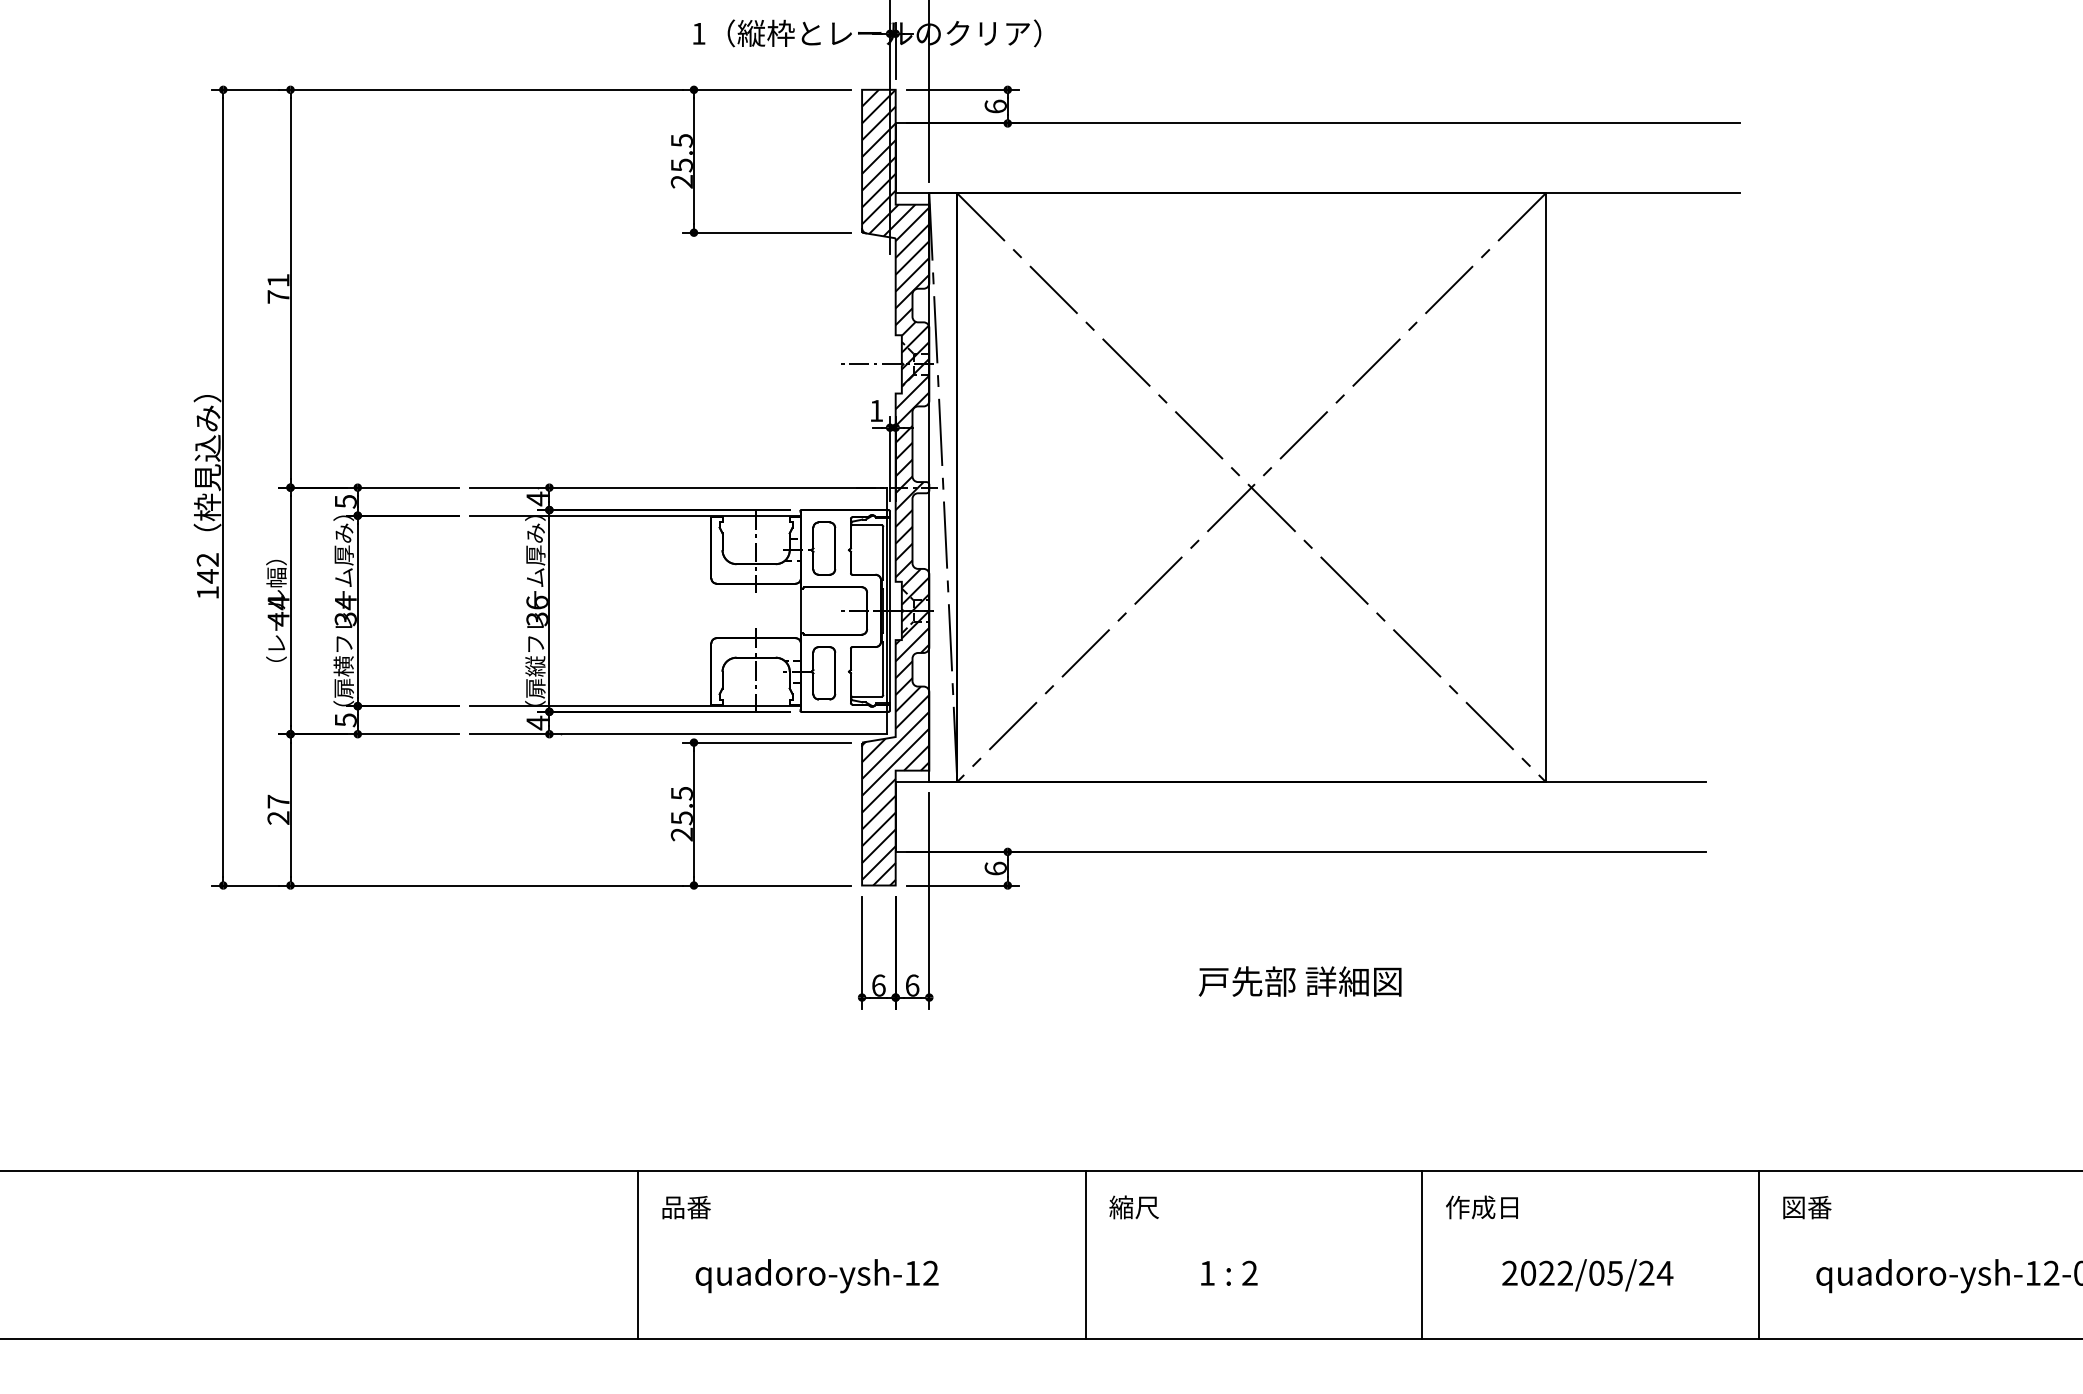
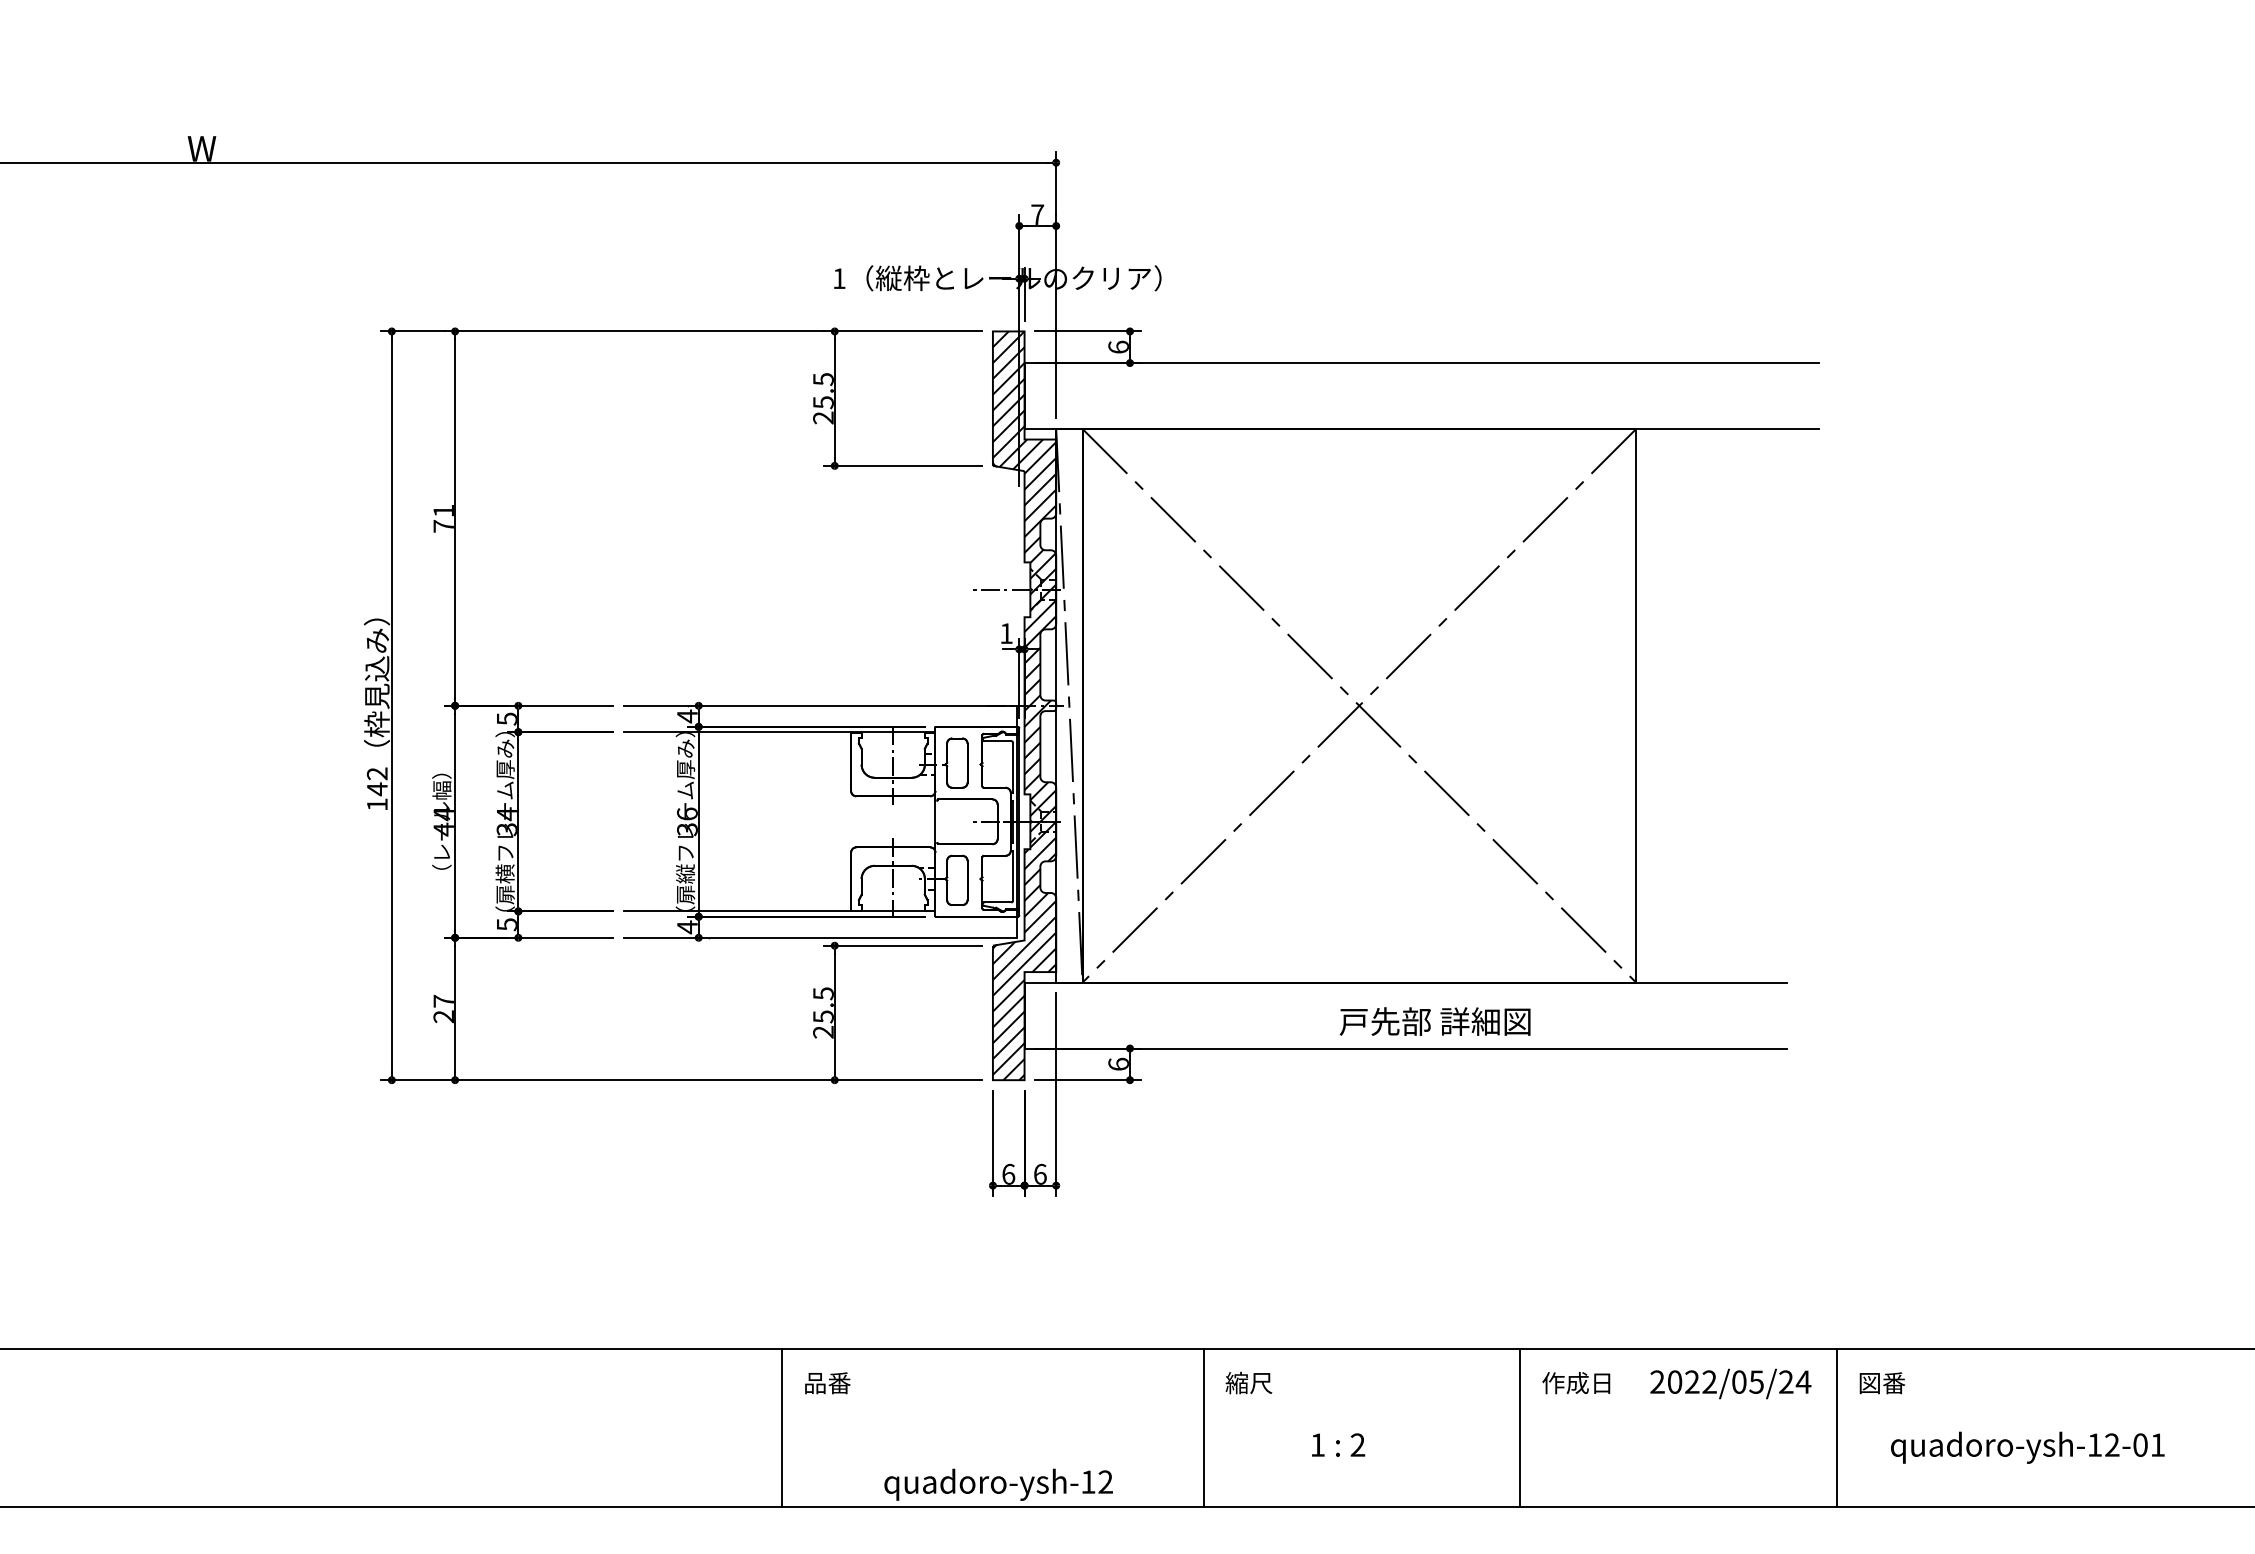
text: (1299, 981) -> (1434, 1021), moved
text: (1587, 1274) -> (1730, 1383), moved
text: (816, 1275) -> (998, 1484), moved

